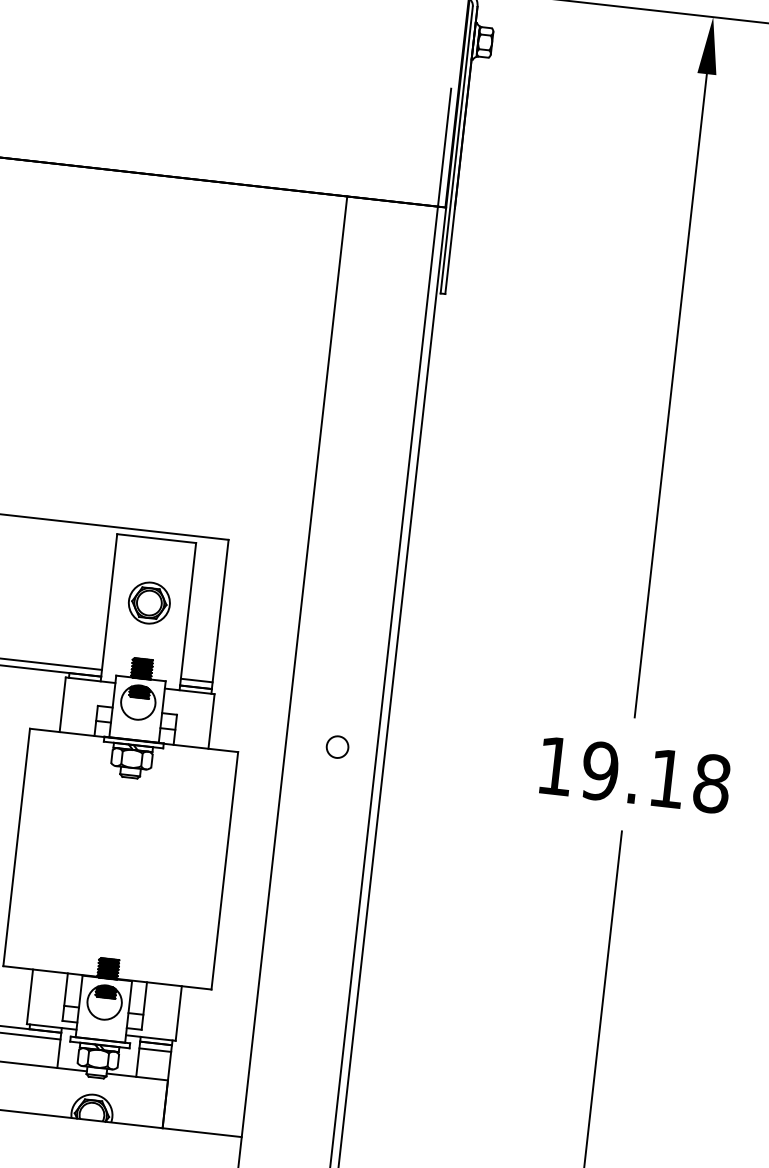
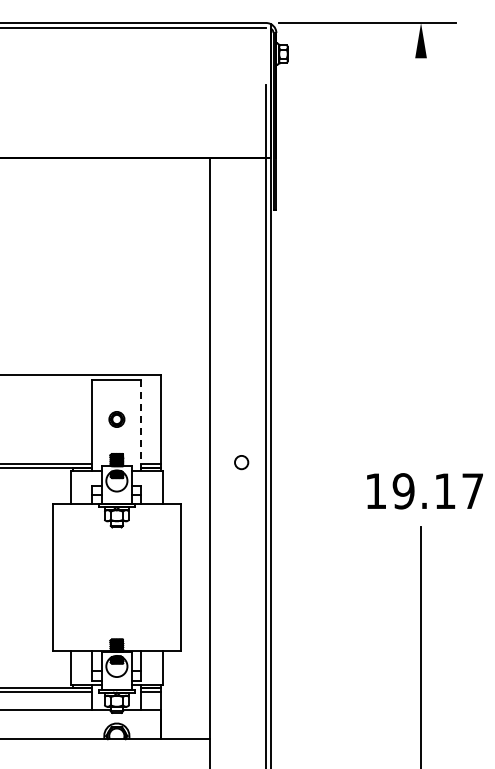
line: (671, 396) -> (421, 257), removed
part: (148, 603) -> (116, 419), size x0.6
line: (188, 617) -> (141, 425), solid -> dashed
circle: (337, 747) -> (241, 462), moved
text: (711, 784) -> (472, 491), 19.18 -> 19.17

